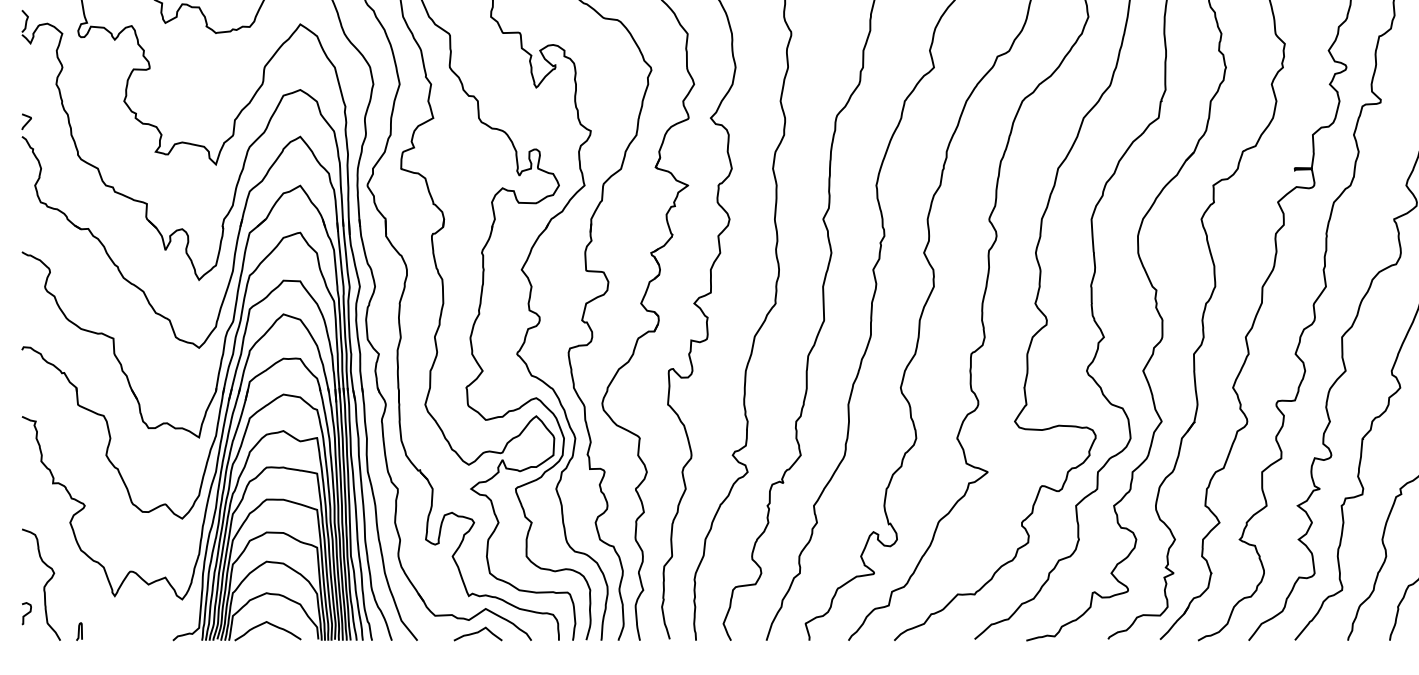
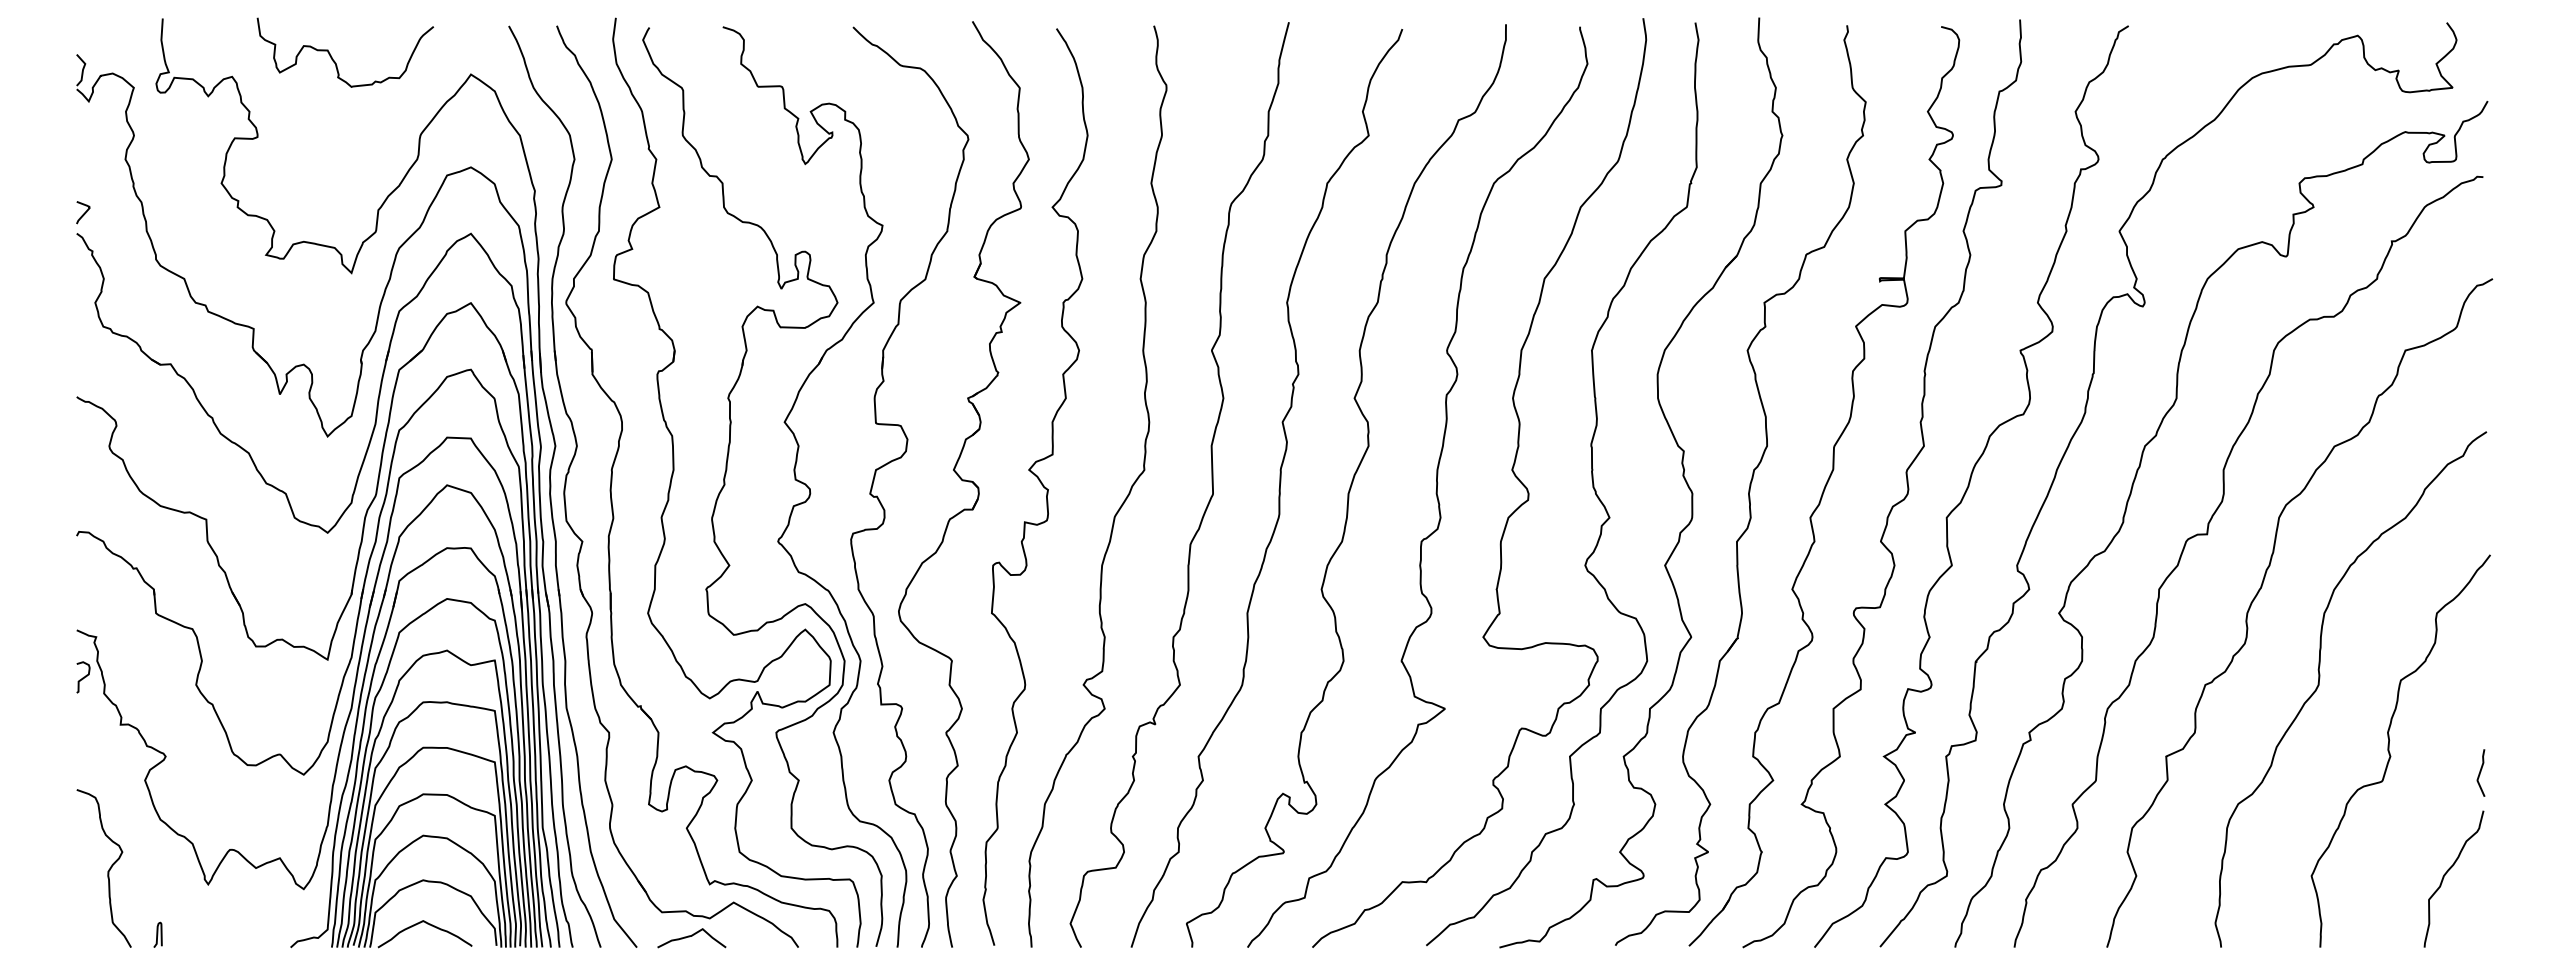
curve: (26, 613) -> (83, 677), moved
curve: (477, 632) -> (691, 936), moved

